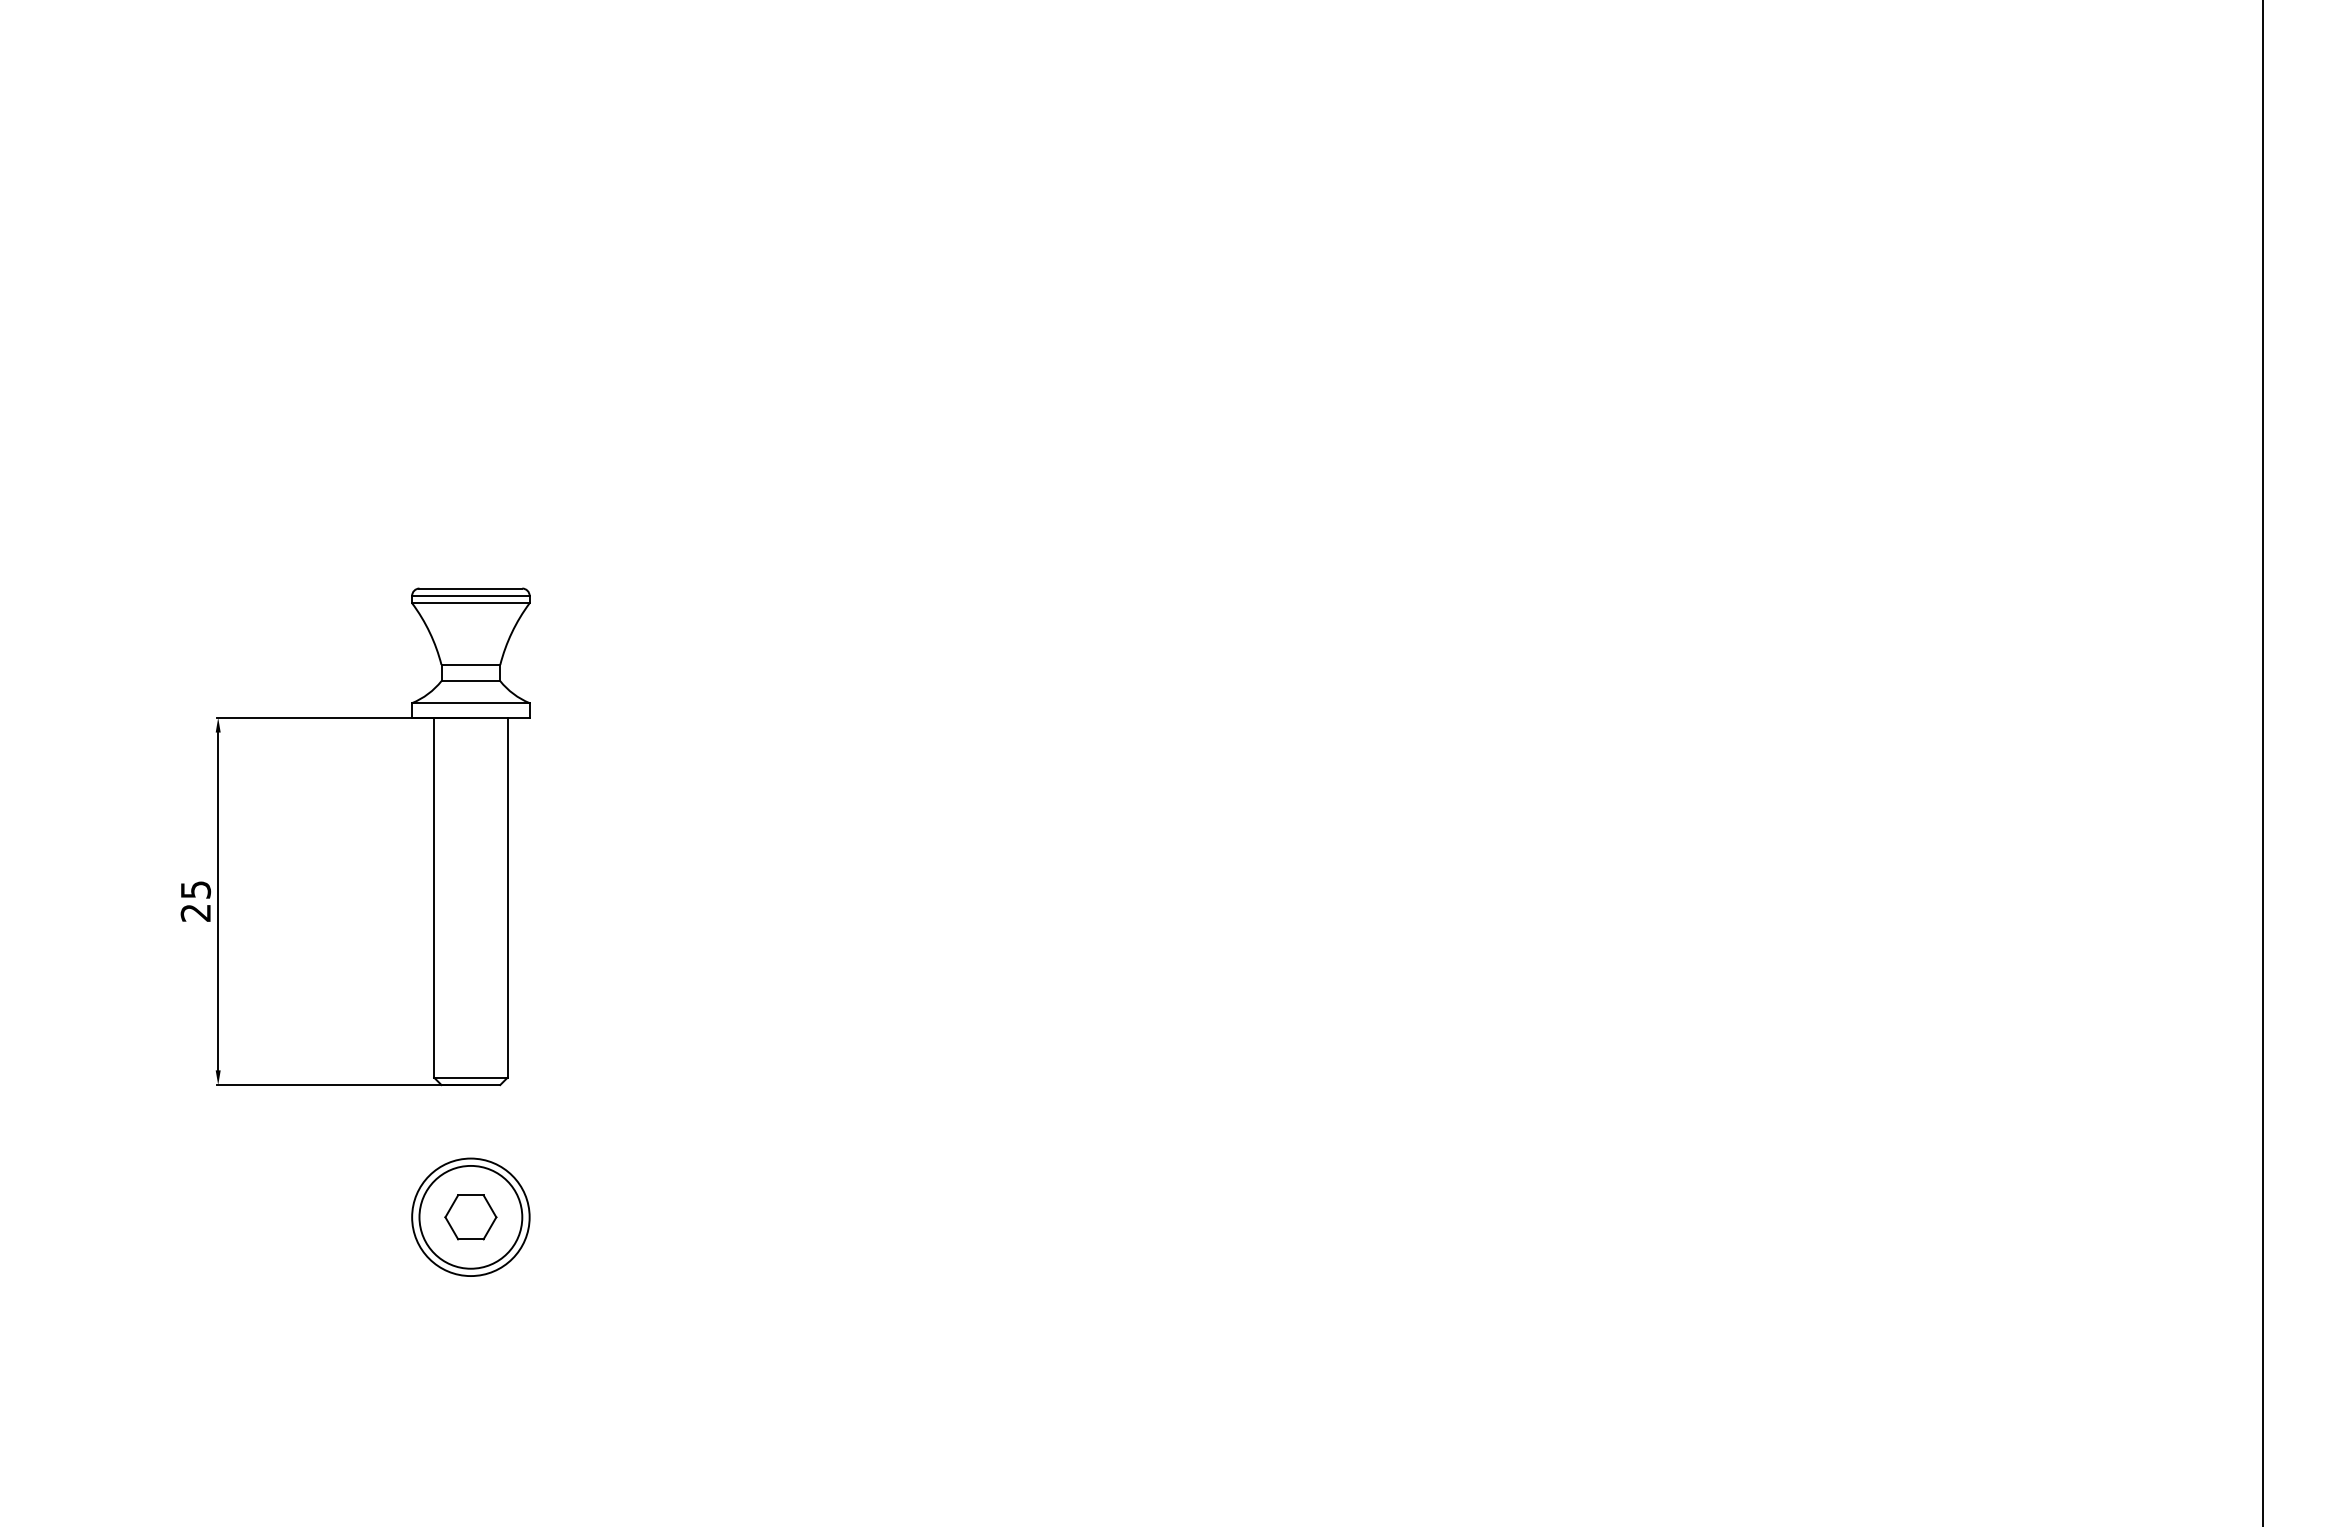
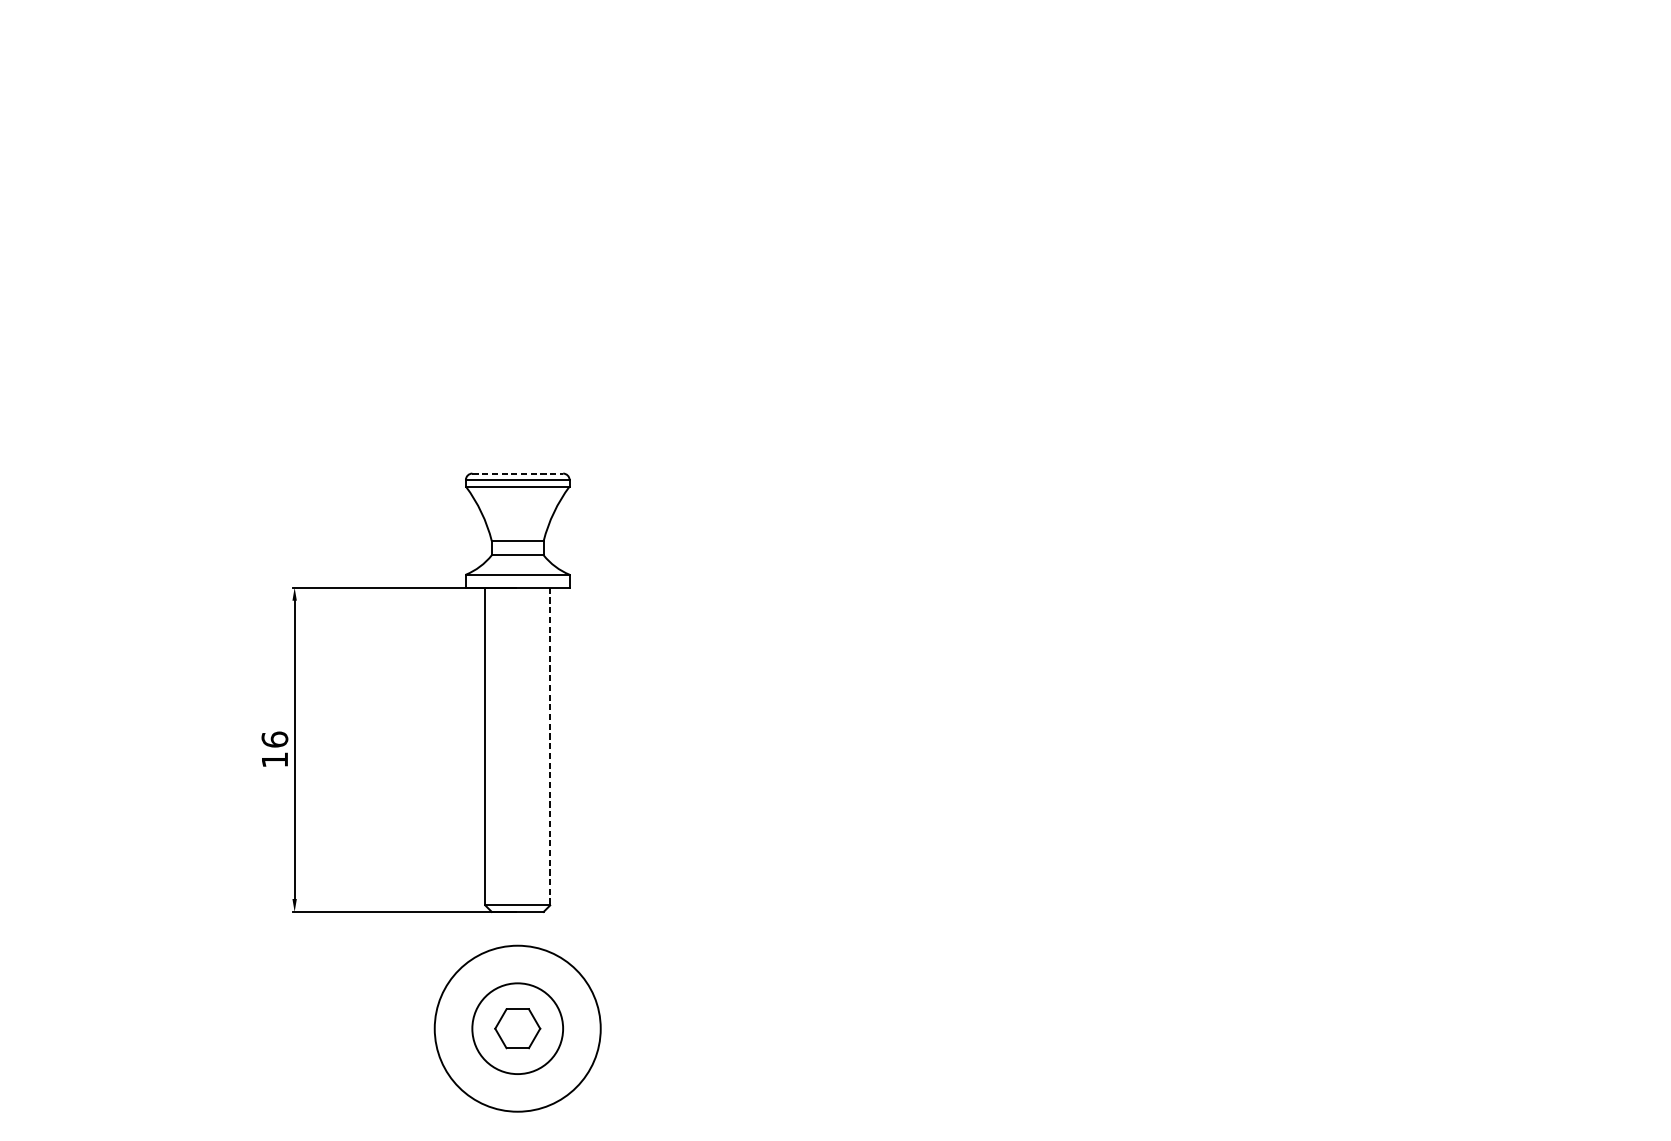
line: (471, 588) -> (518, 473), solid -> dashed
line: (507, 897) -> (550, 746), solid -> dashed
text: (195, 900) -> (274, 749), 25 -> 16
circle: (470, 1217) -> (517, 1028), size x1.6

